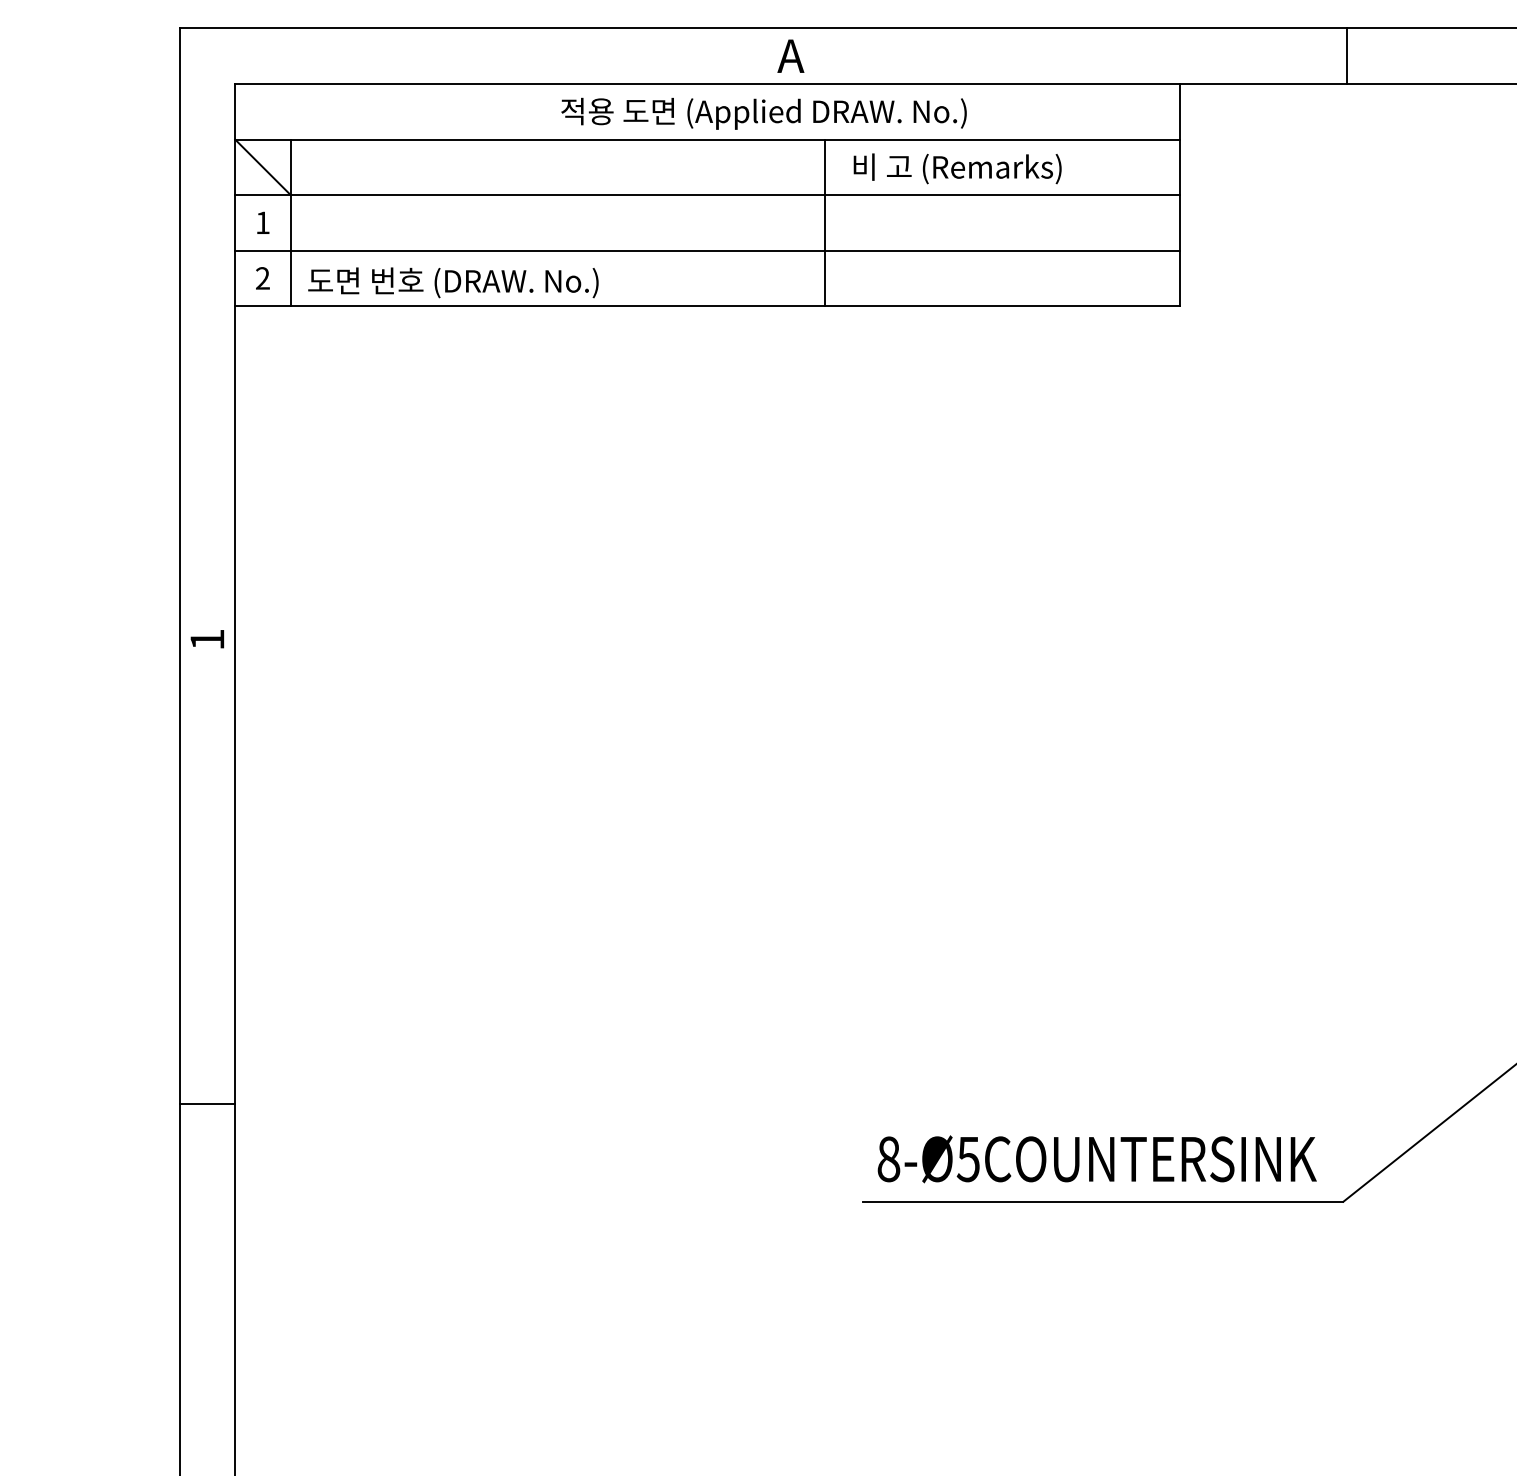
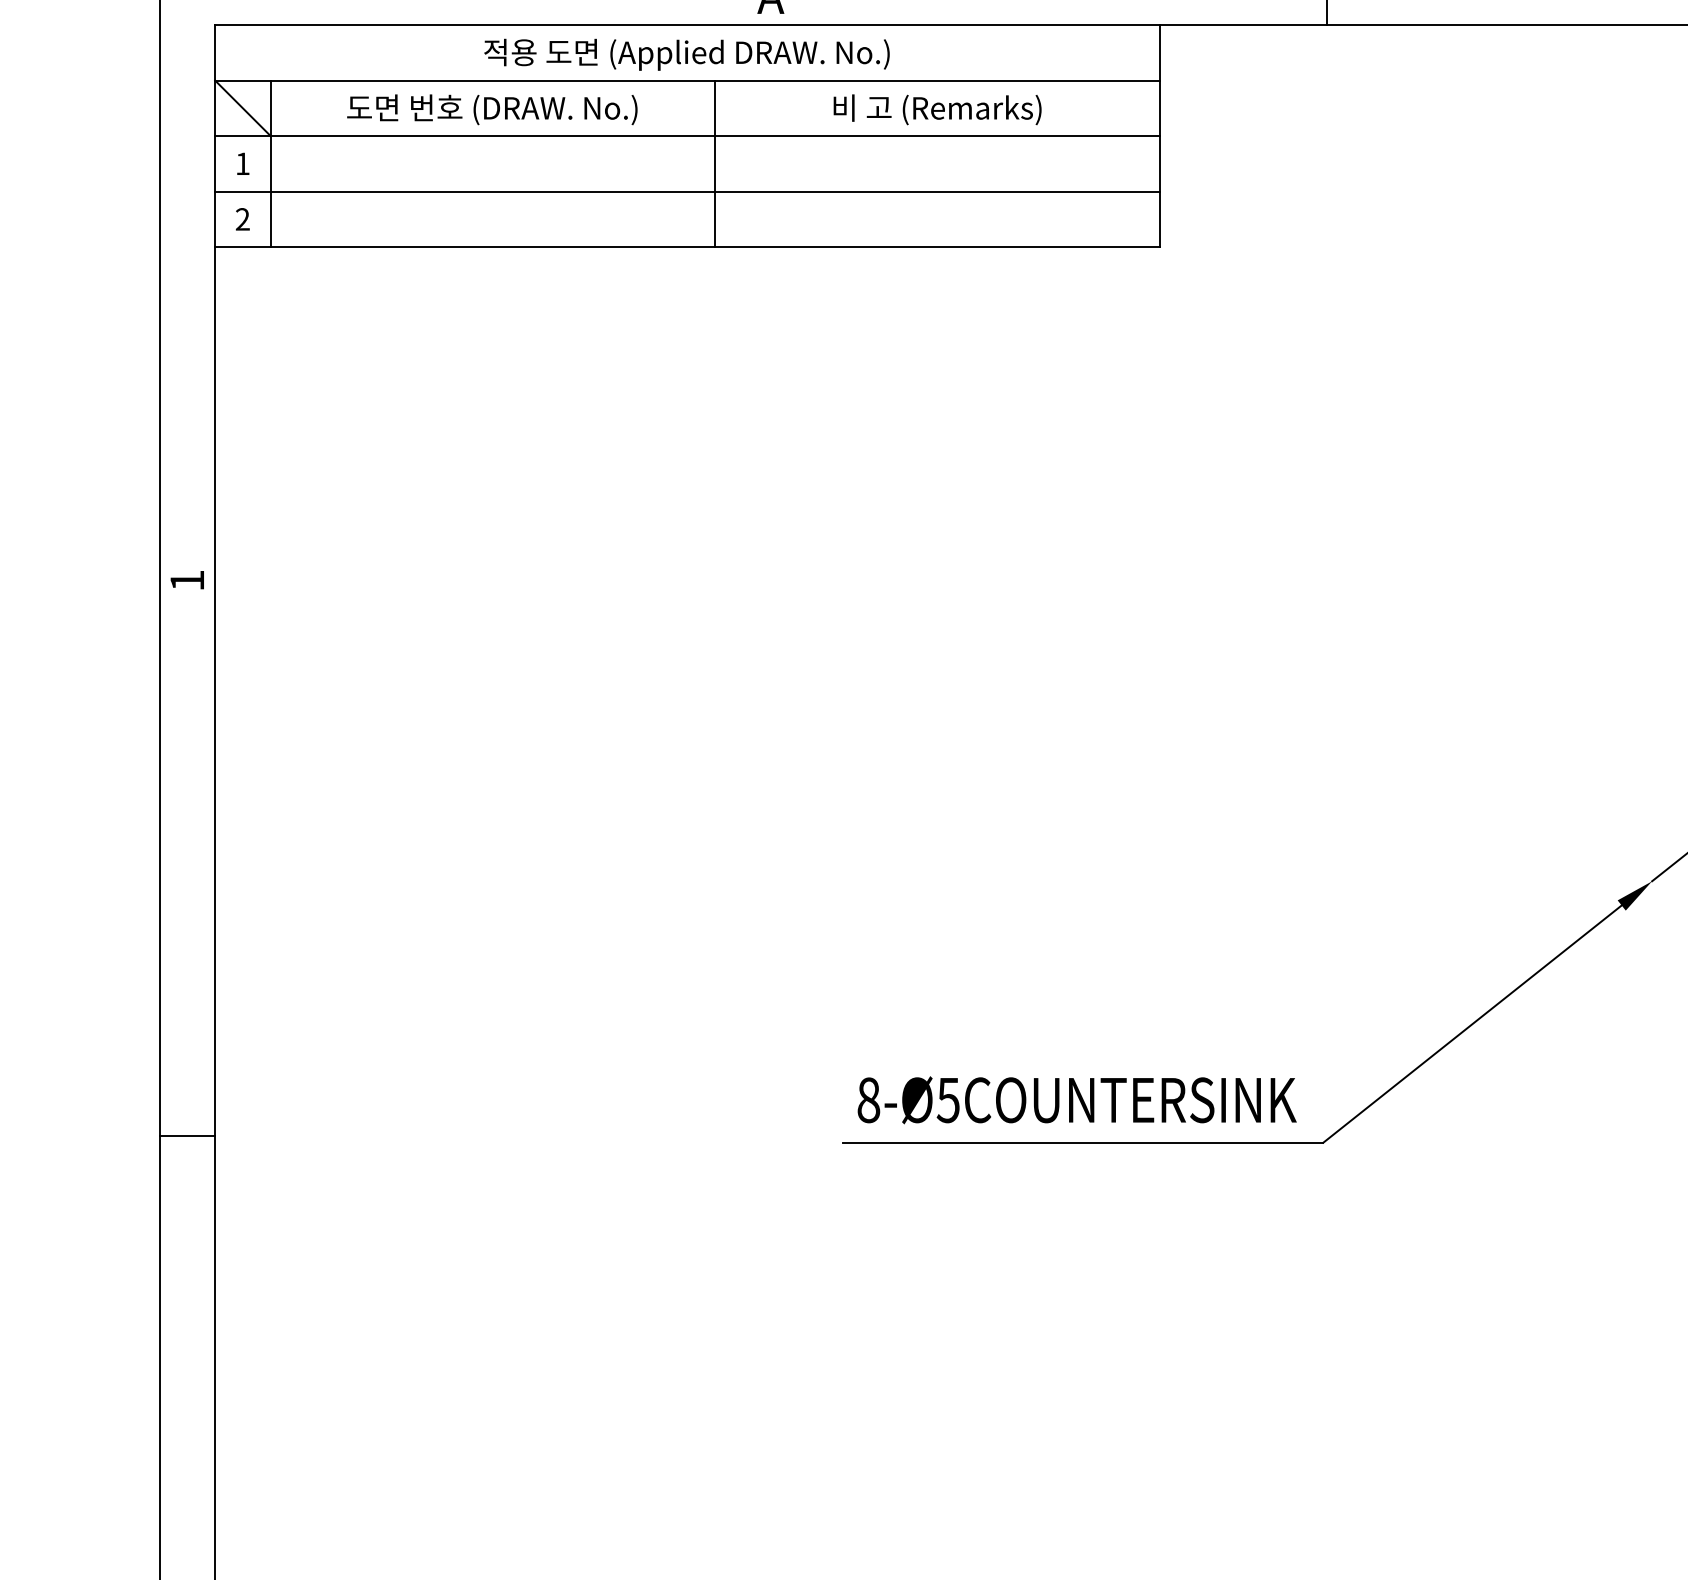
text: (763, 113) -> (686, 54), moved
line: (825, 222) -> (715, 163), moved
text: (453, 282) -> (492, 109), moved
line: (207, 1104) -> (187, 1136), moved

